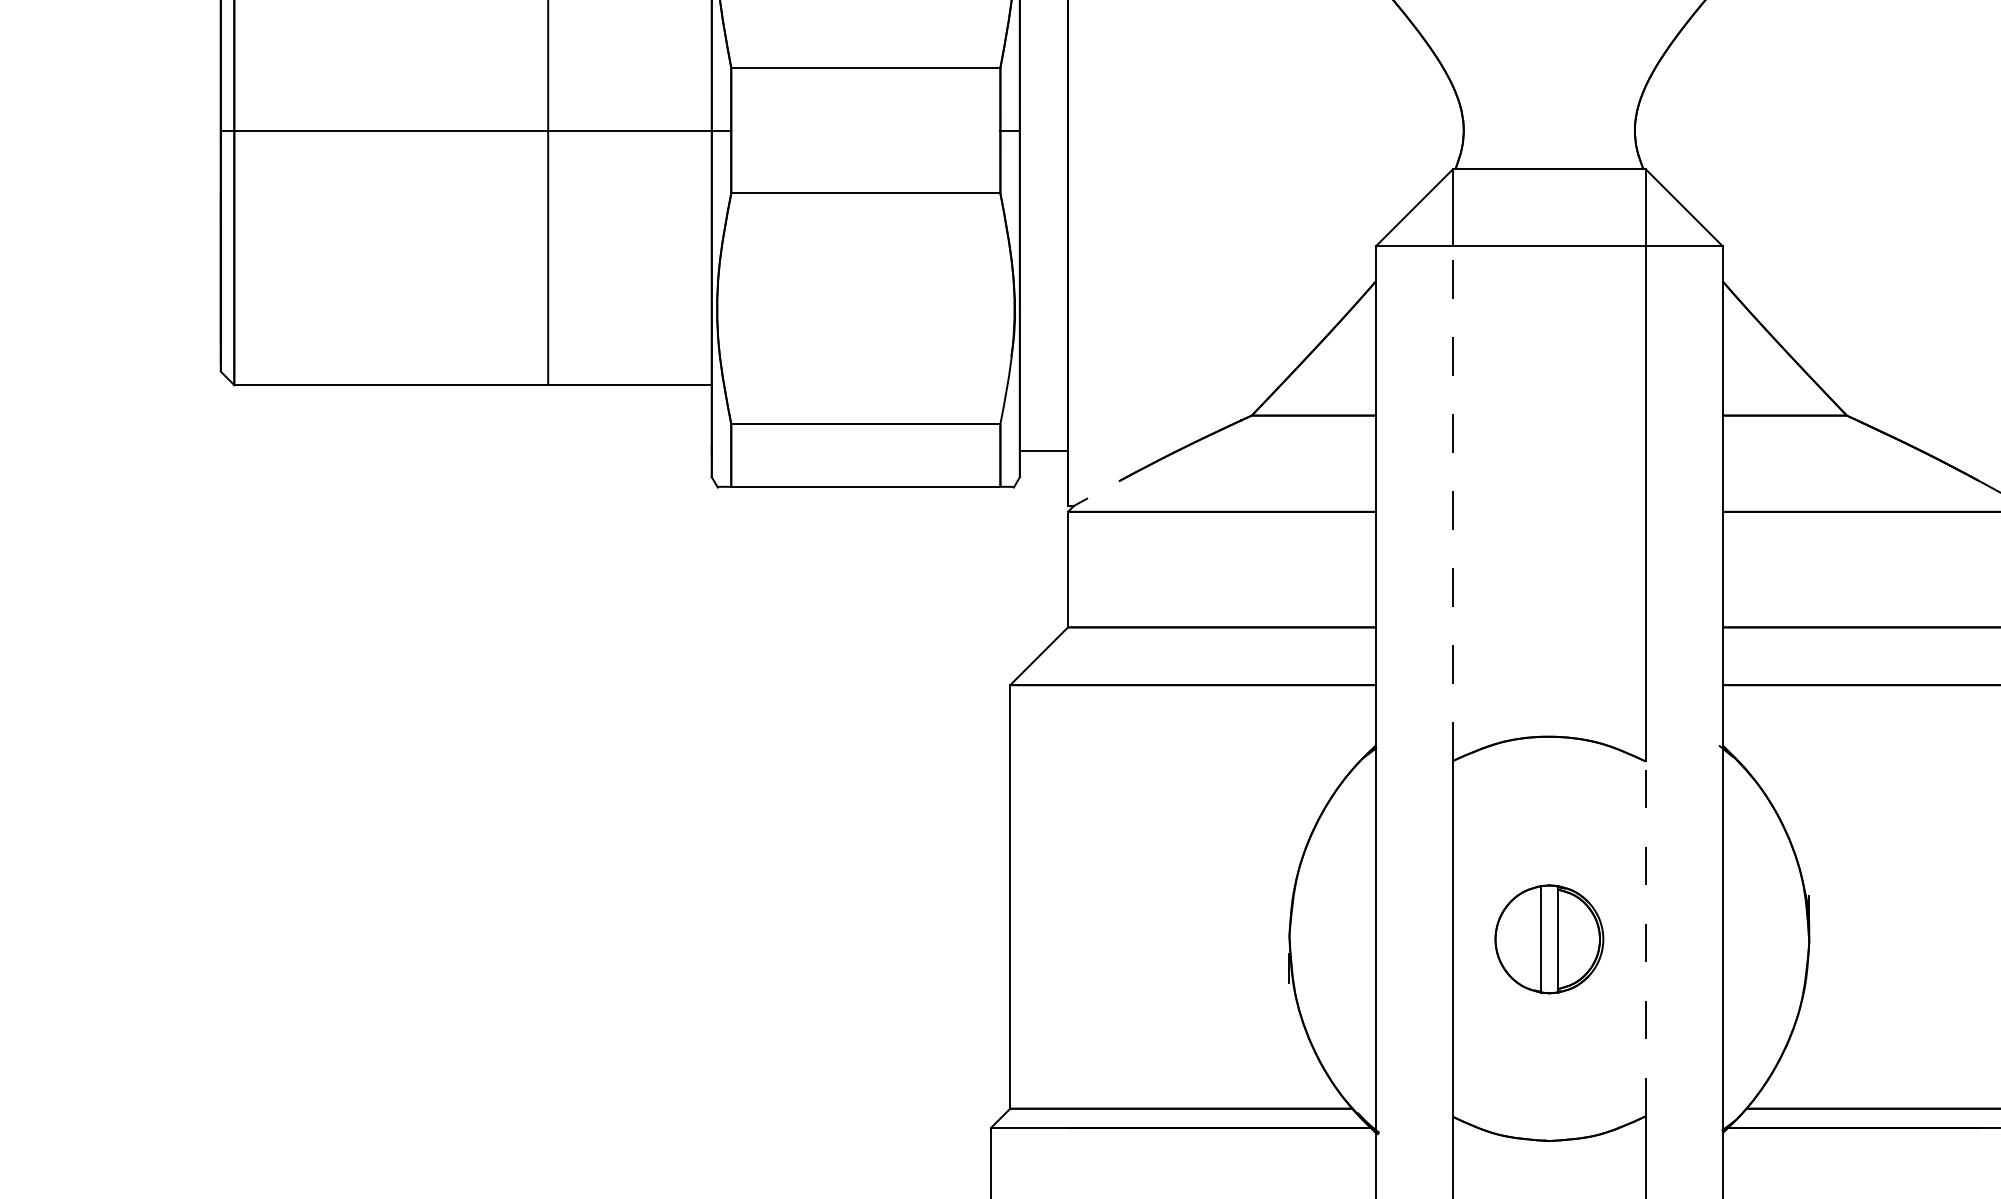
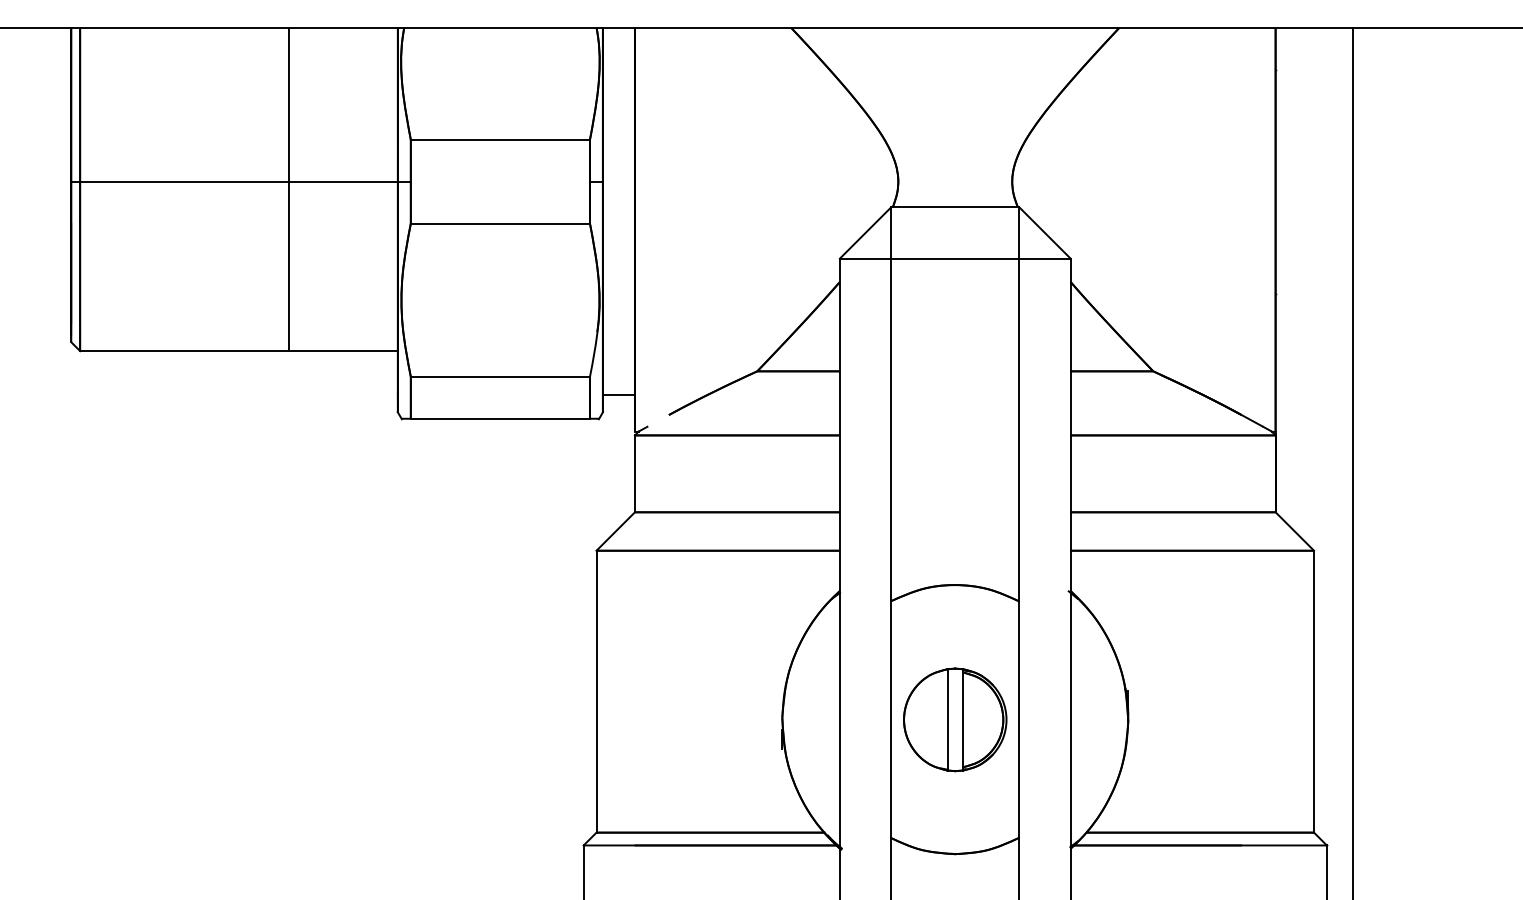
line: (1453, 502) -> (891, 429), dashed -> solid
part: (1549, 938) -> (955, 719), size x1.43
line: (1645, 938) -> (1019, 719), dashed -> solid

